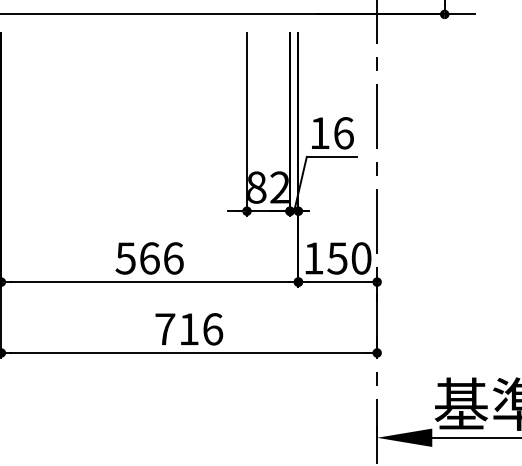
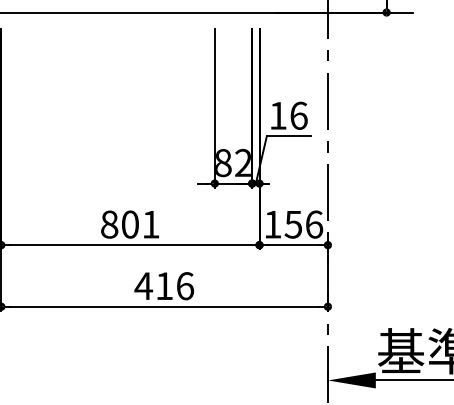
text: (148, 258) -> (129, 224), 566 -> 801
text: (361, 258) -> (314, 224), 150 -> 156
text: (164, 328) -> (143, 285), 716 -> 416

